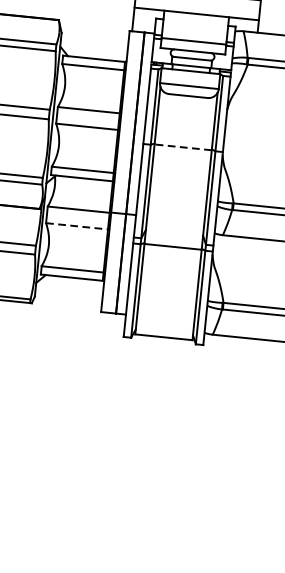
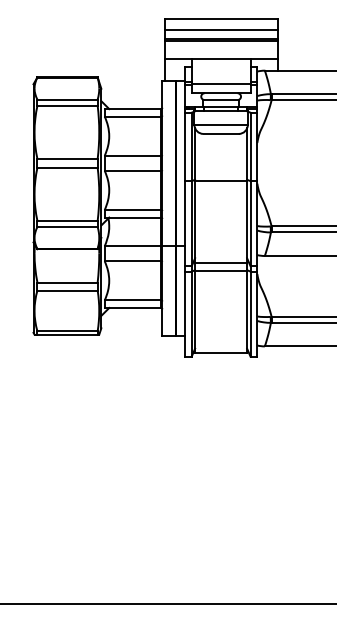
line: (183, 147) -> (221, 180), dashed -> solid
line: (77, 226) -> (133, 261), dashed -> solid
line: (174, 237) -> (221, 262), added

